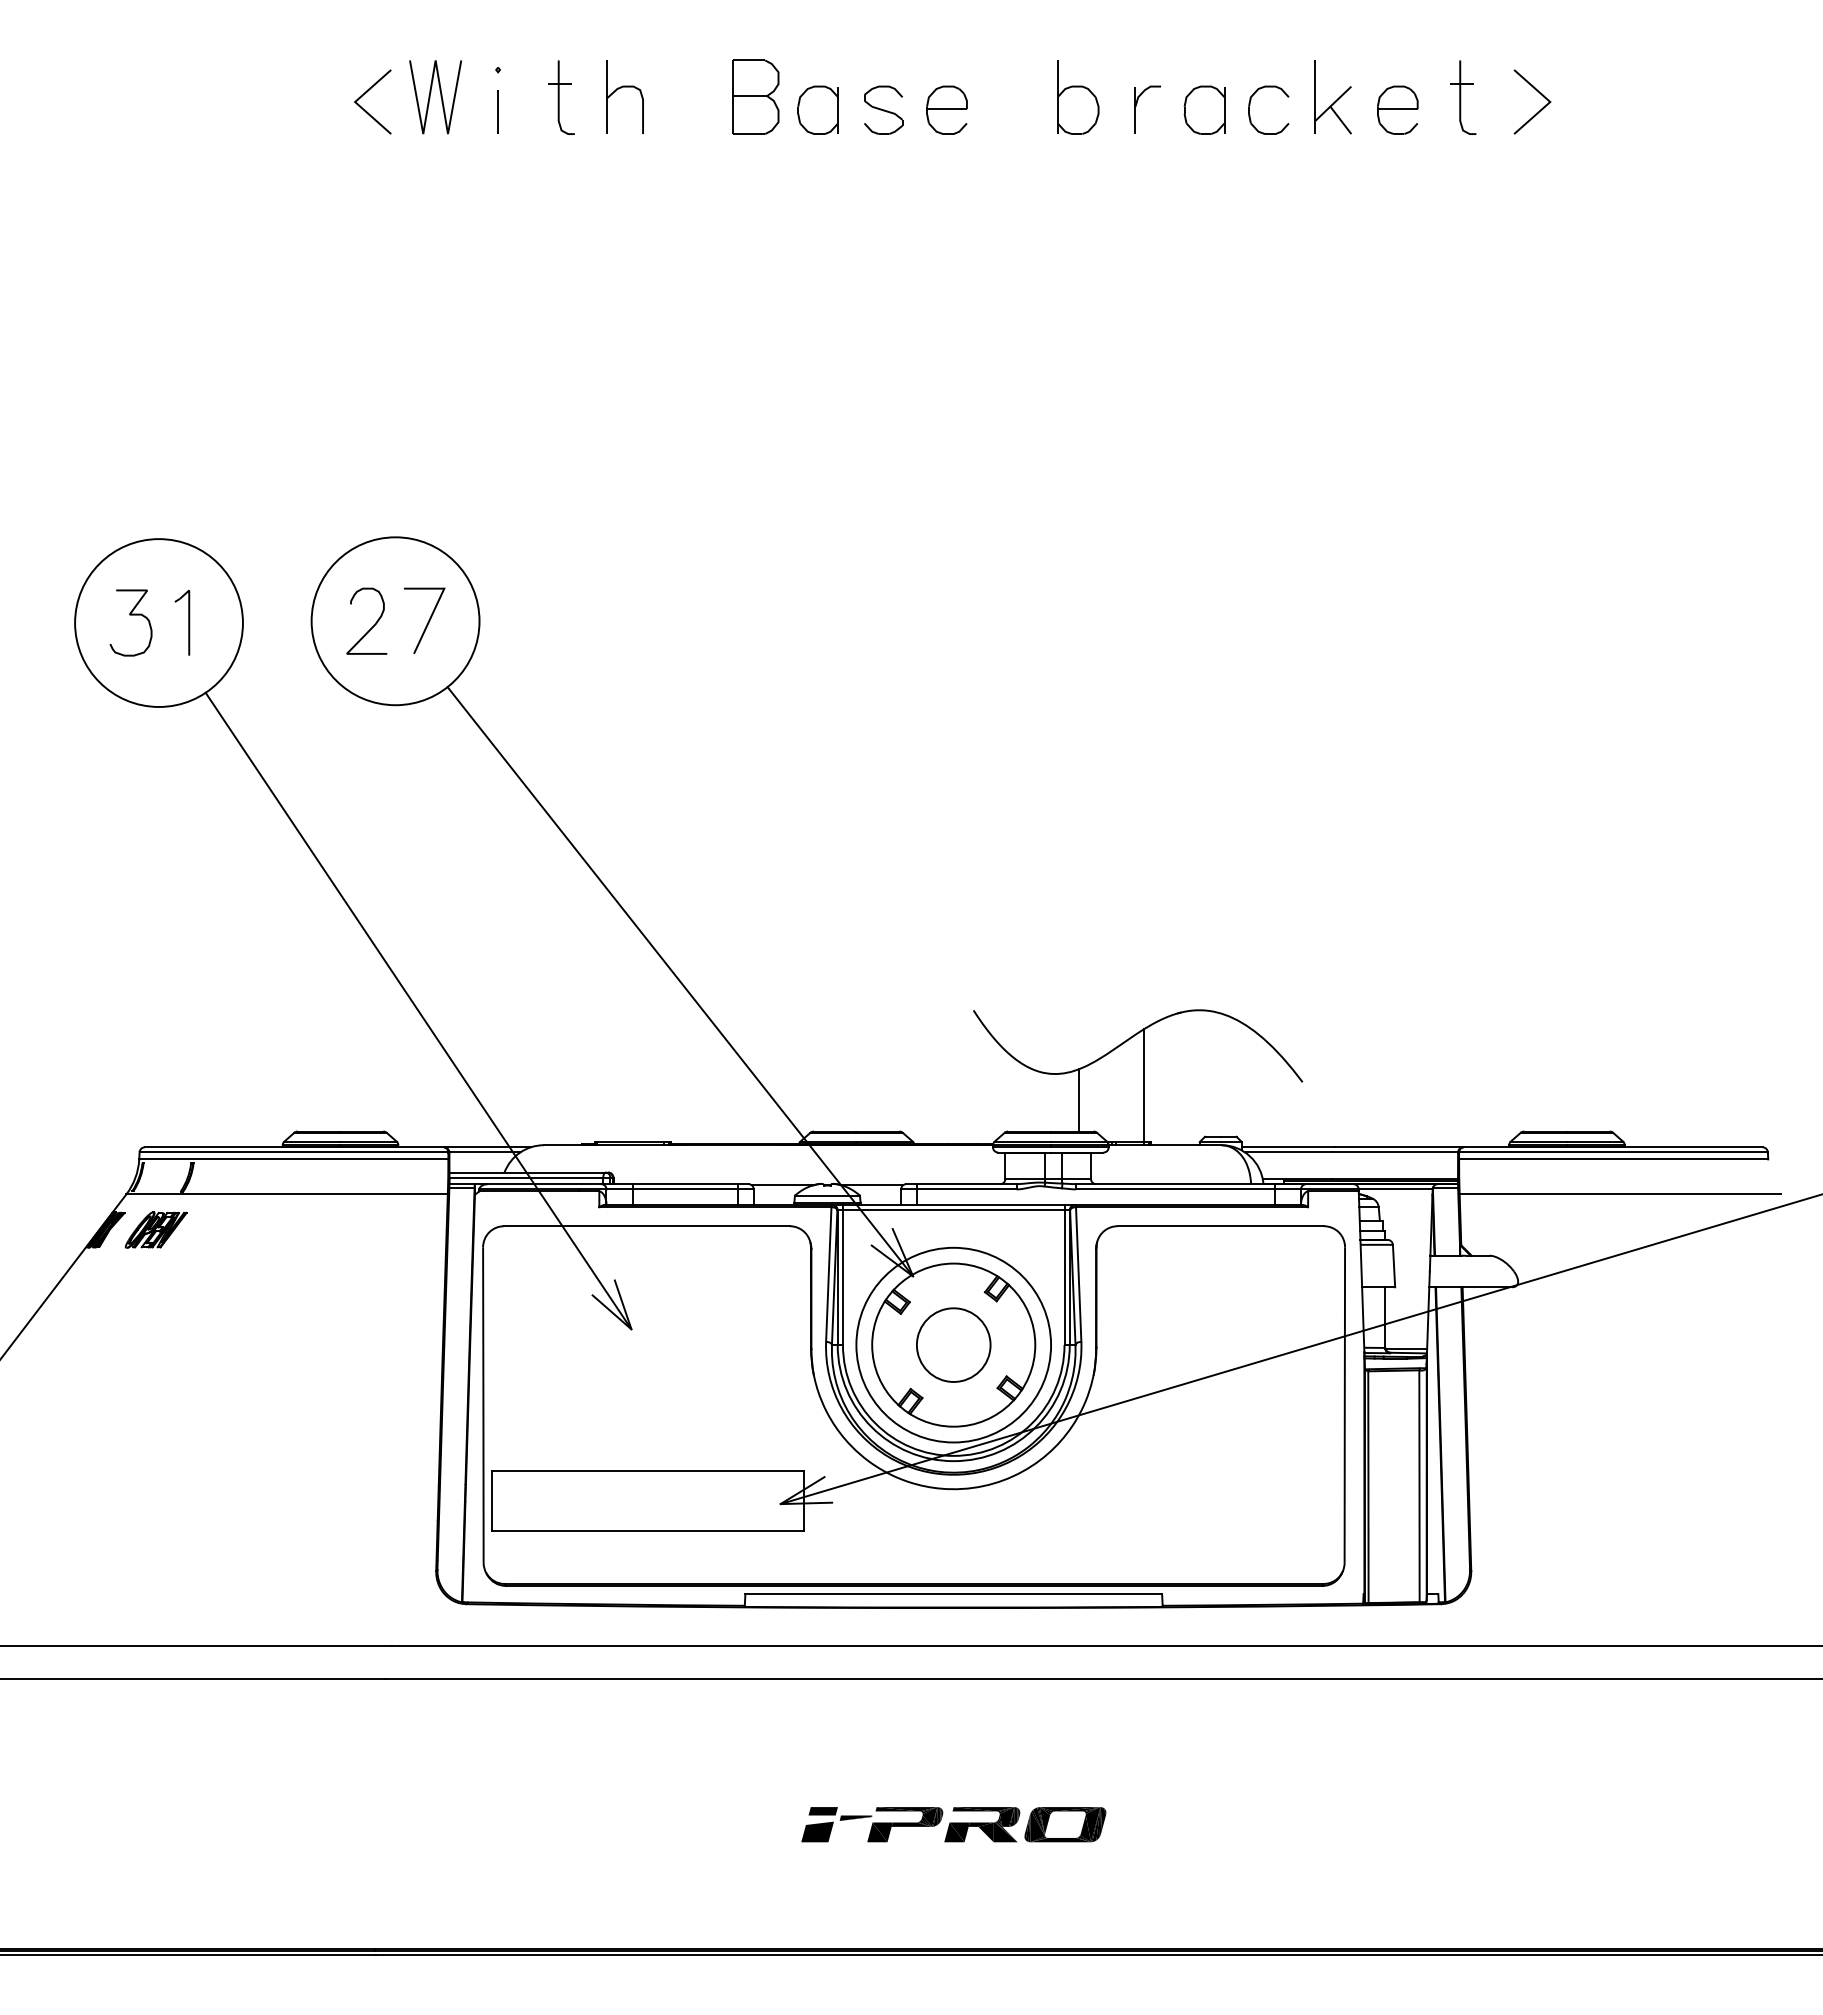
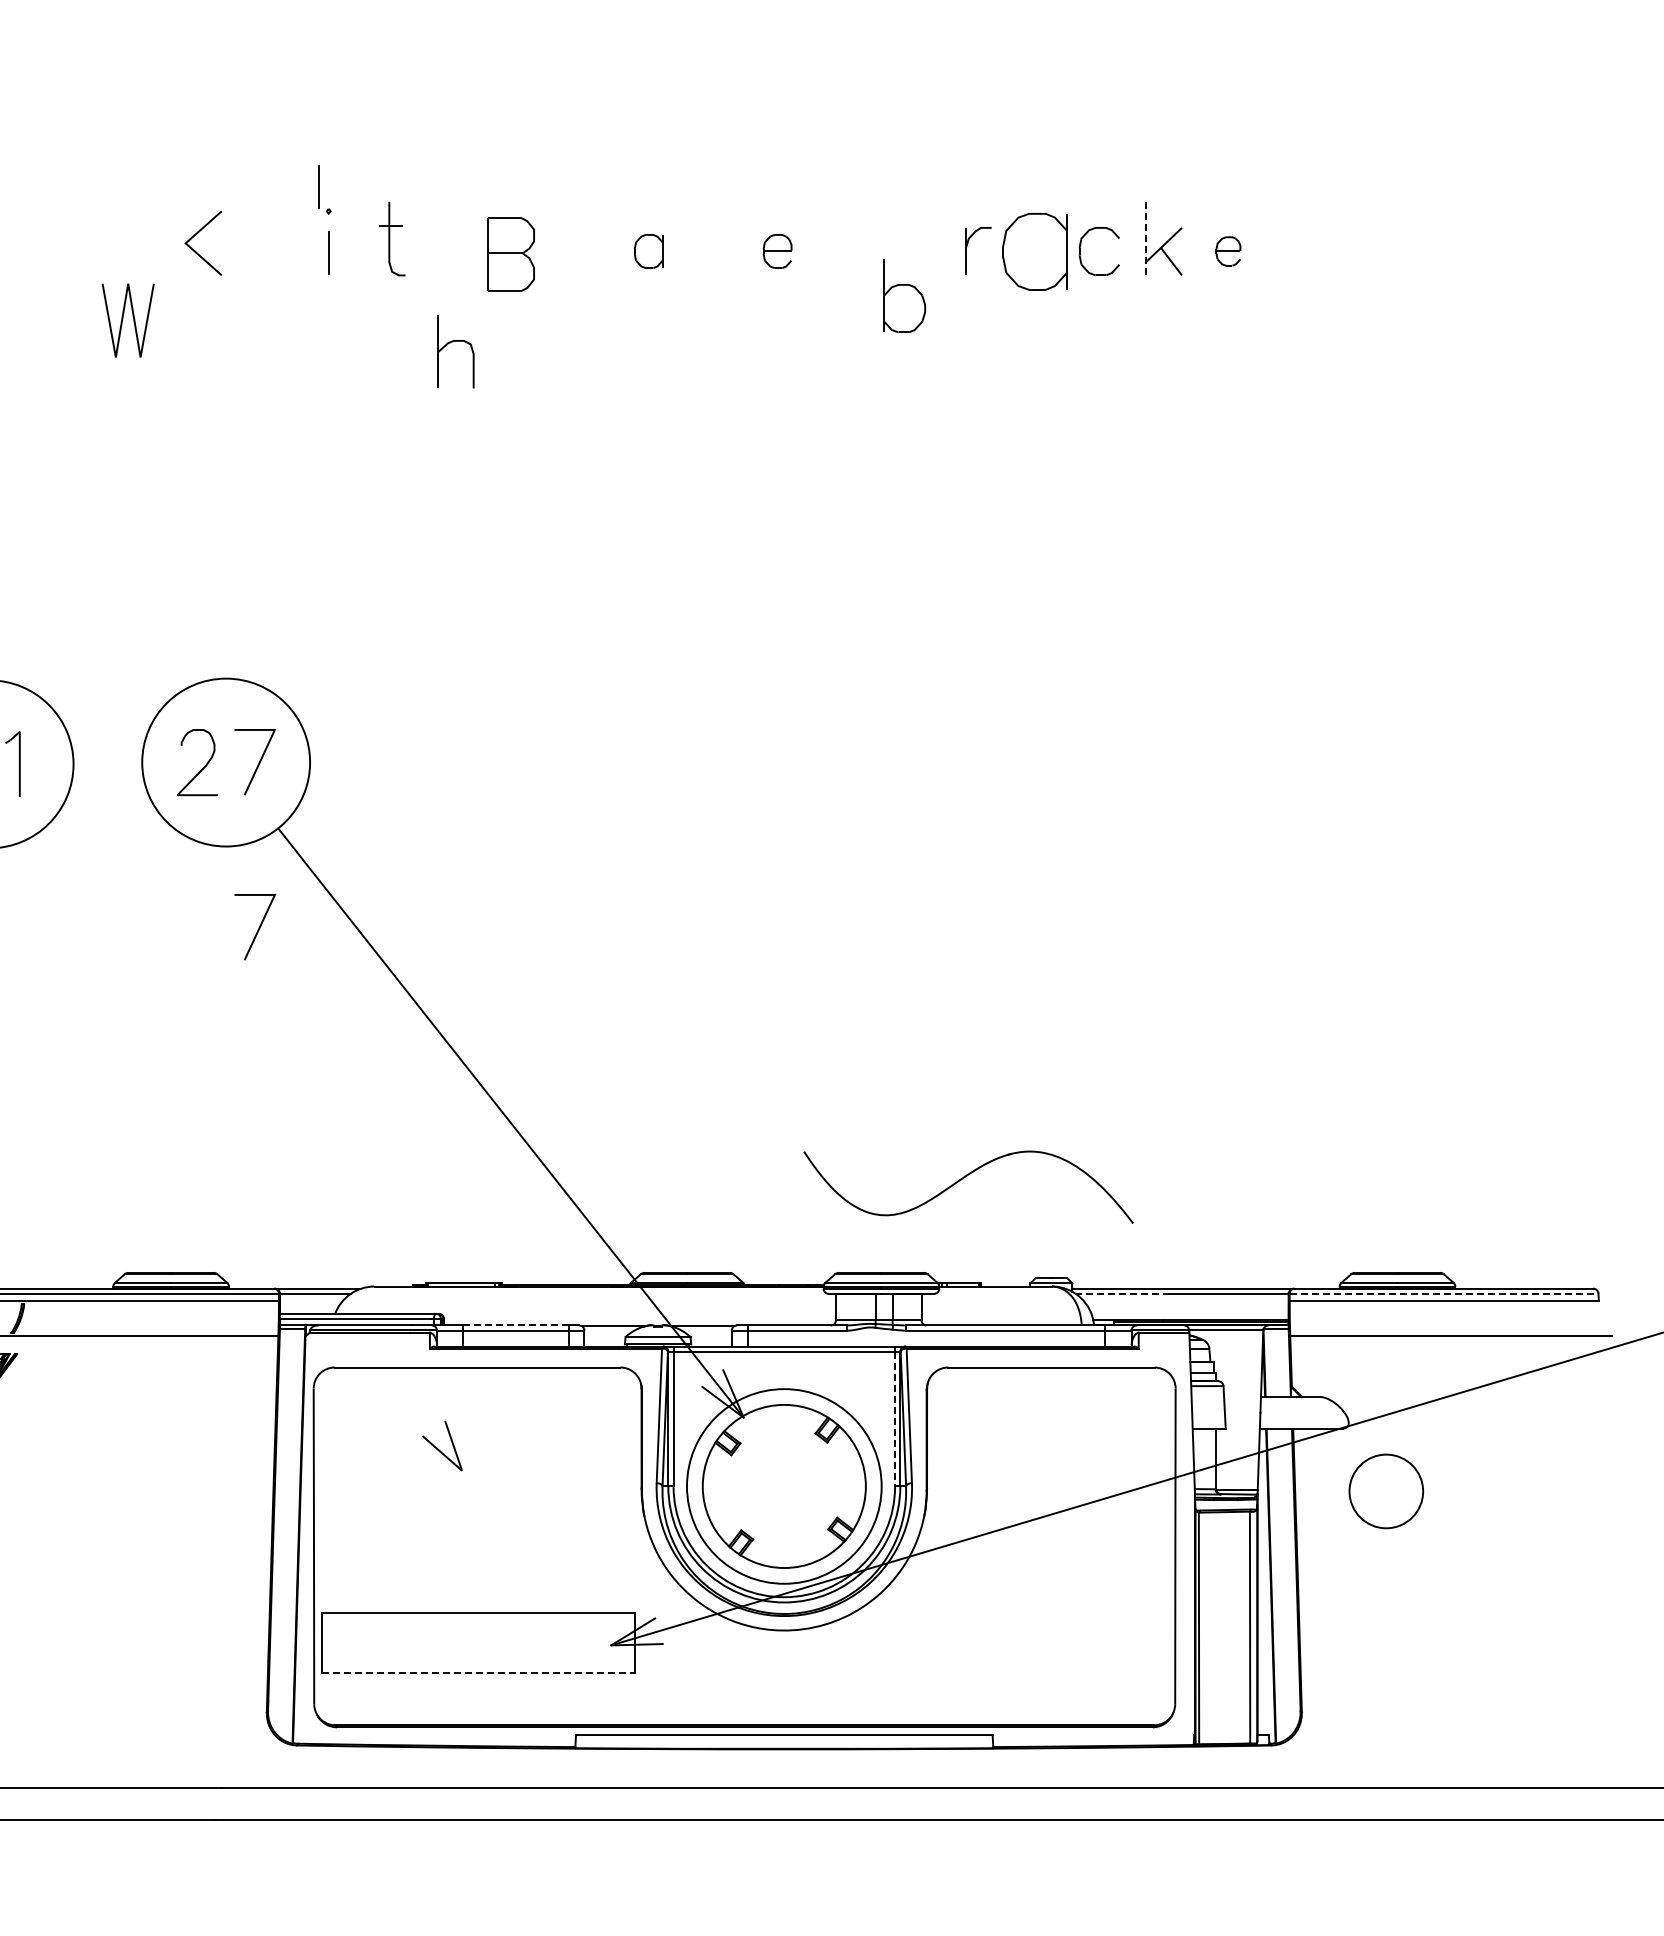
line: (487, 45) -> (318, 186), added
part: (621, 88) -> (452, 342), moved
line: (1539, 93) -> (1370, 234), removed
part: (755, 96) -> (511, 253), moved
line: (430, 97) -> (123, 320), moved
part: (1078, 97) -> (905, 295), moved
line: (1315, 97) -> (1146, 238), solid -> dashed
part: (1463, 97) -> (1294, 238), removed
part: (817, 109) -> (648, 250), size x0.7
part: (883, 109) -> (714, 250), removed
part: (946, 109) -> (777, 250), size x0.7
part: (1204, 109) -> (1035, 250), size x1.6
part: (1397, 109) -> (1228, 250), size x0.6
line: (427, 787) -> (258, 928), added
line: (418, 1010) -> (249, 1151), removed
line: (1144, 1087) -> (975, 1228), removed
line: (1078, 1100) -> (909, 1241), removed
line: (1289, 1152) -> (1120, 1293), solid -> dashed
line: (1613, 1152) -> (1444, 1293), solid -> dashed
line: (685, 1184) -> (516, 1325), solid -> dashed
line: (1064, 1278) -> (895, 1419), solid -> dashed
circle: (953, 1344) -> (1386, 1490), moved
line: (648, 1531) -> (479, 1672), solid -> dashed

